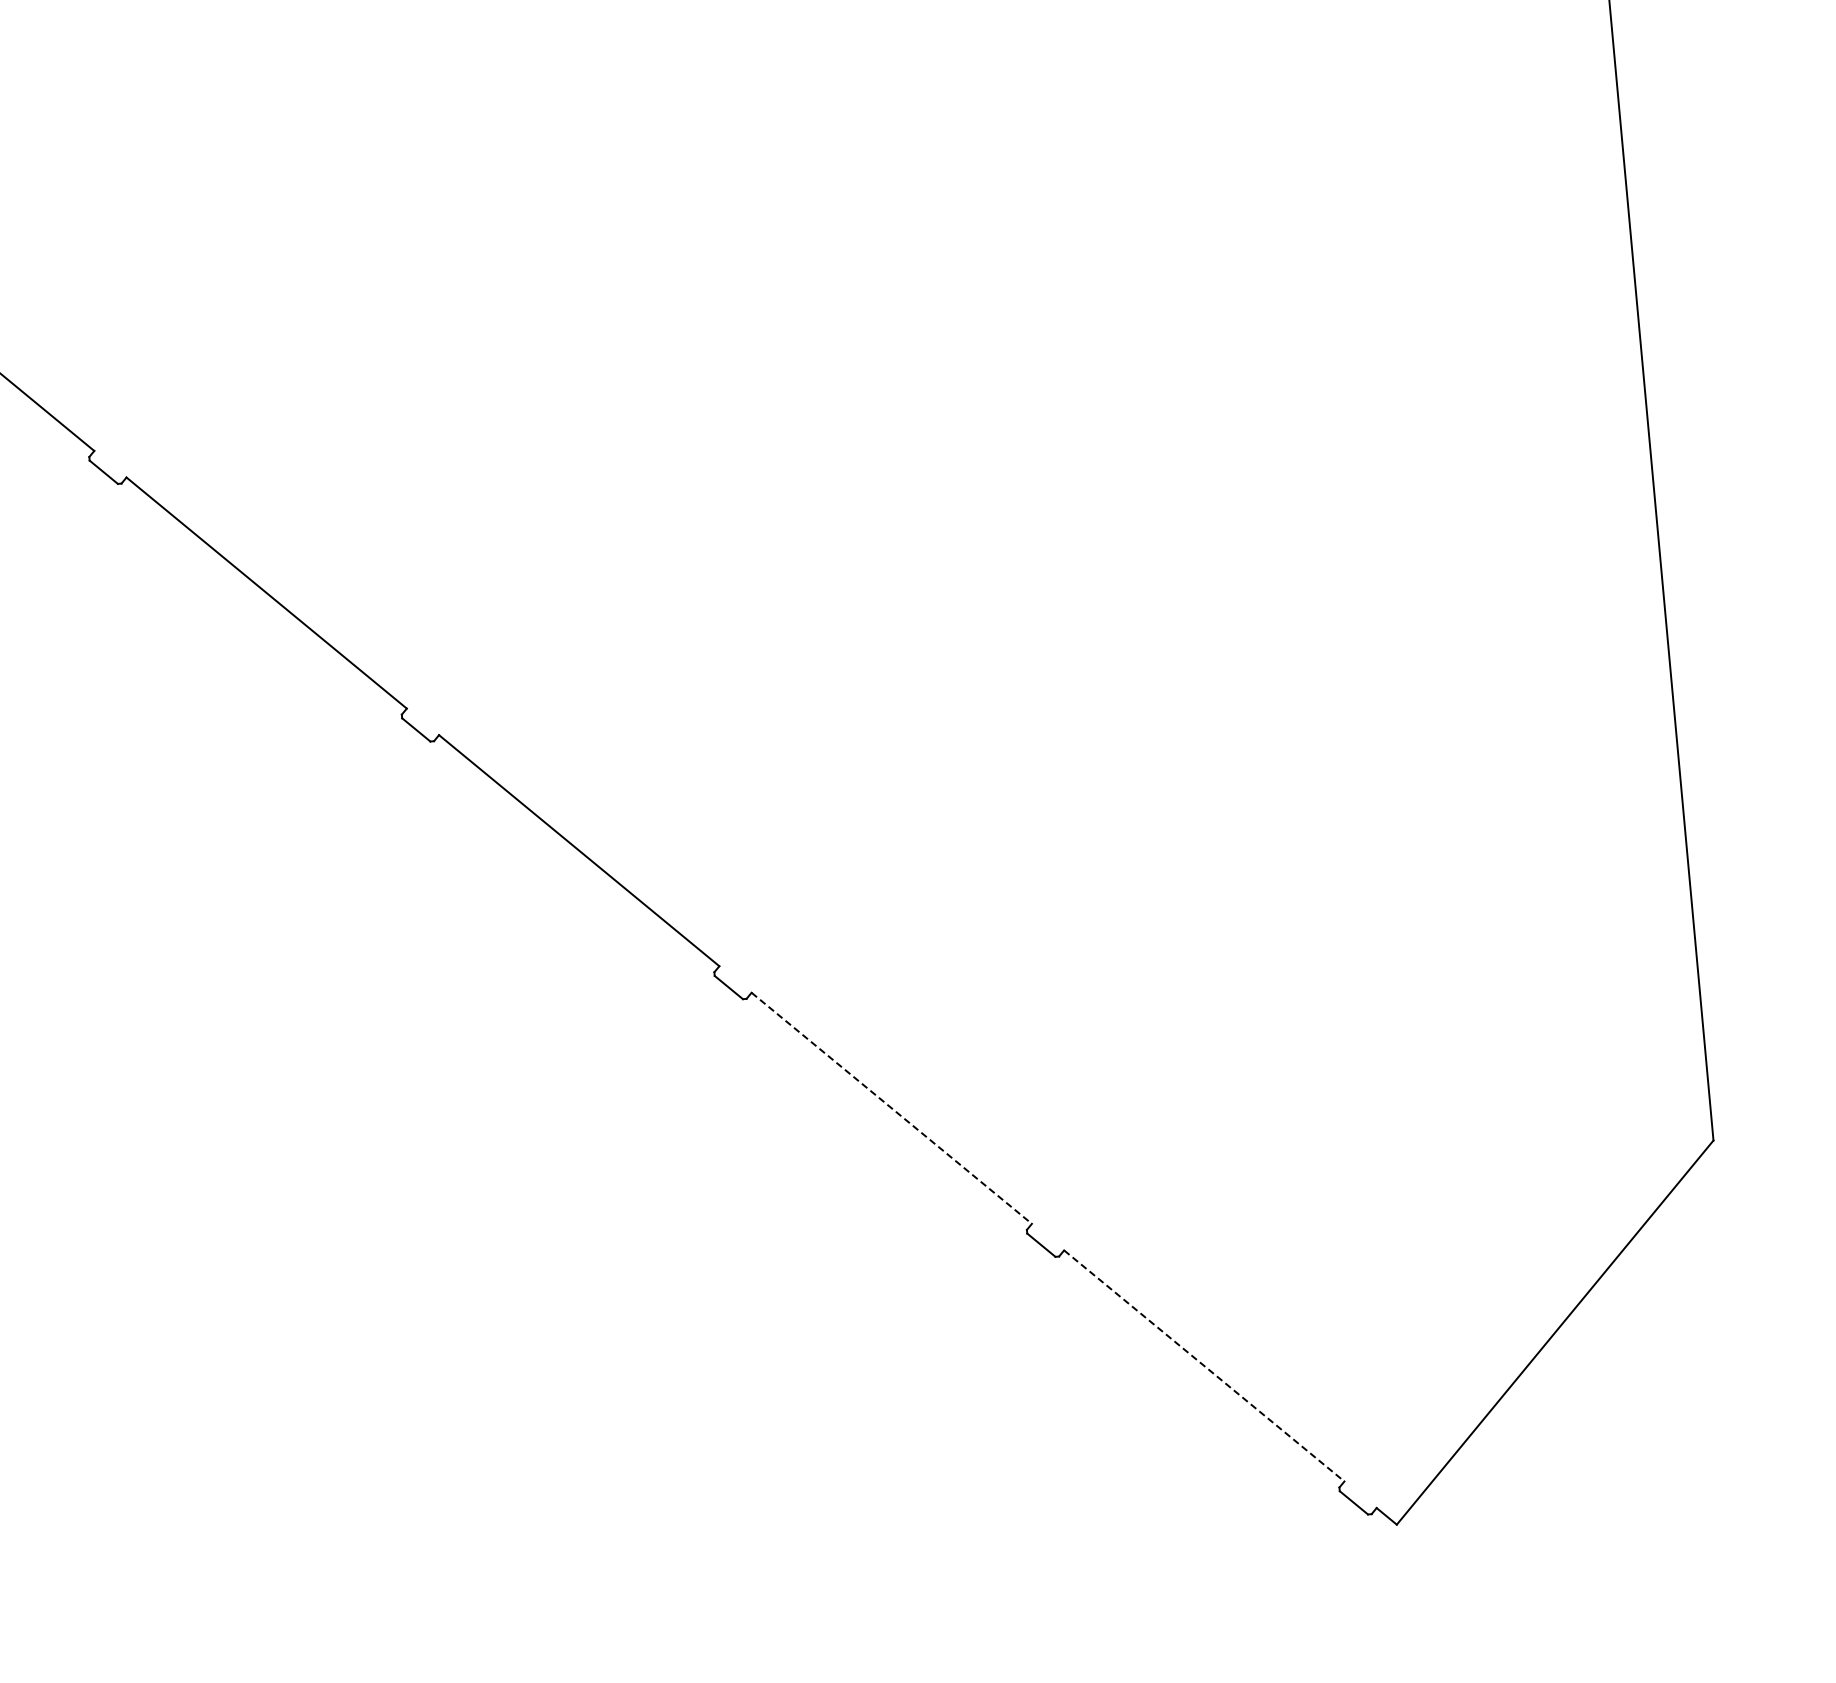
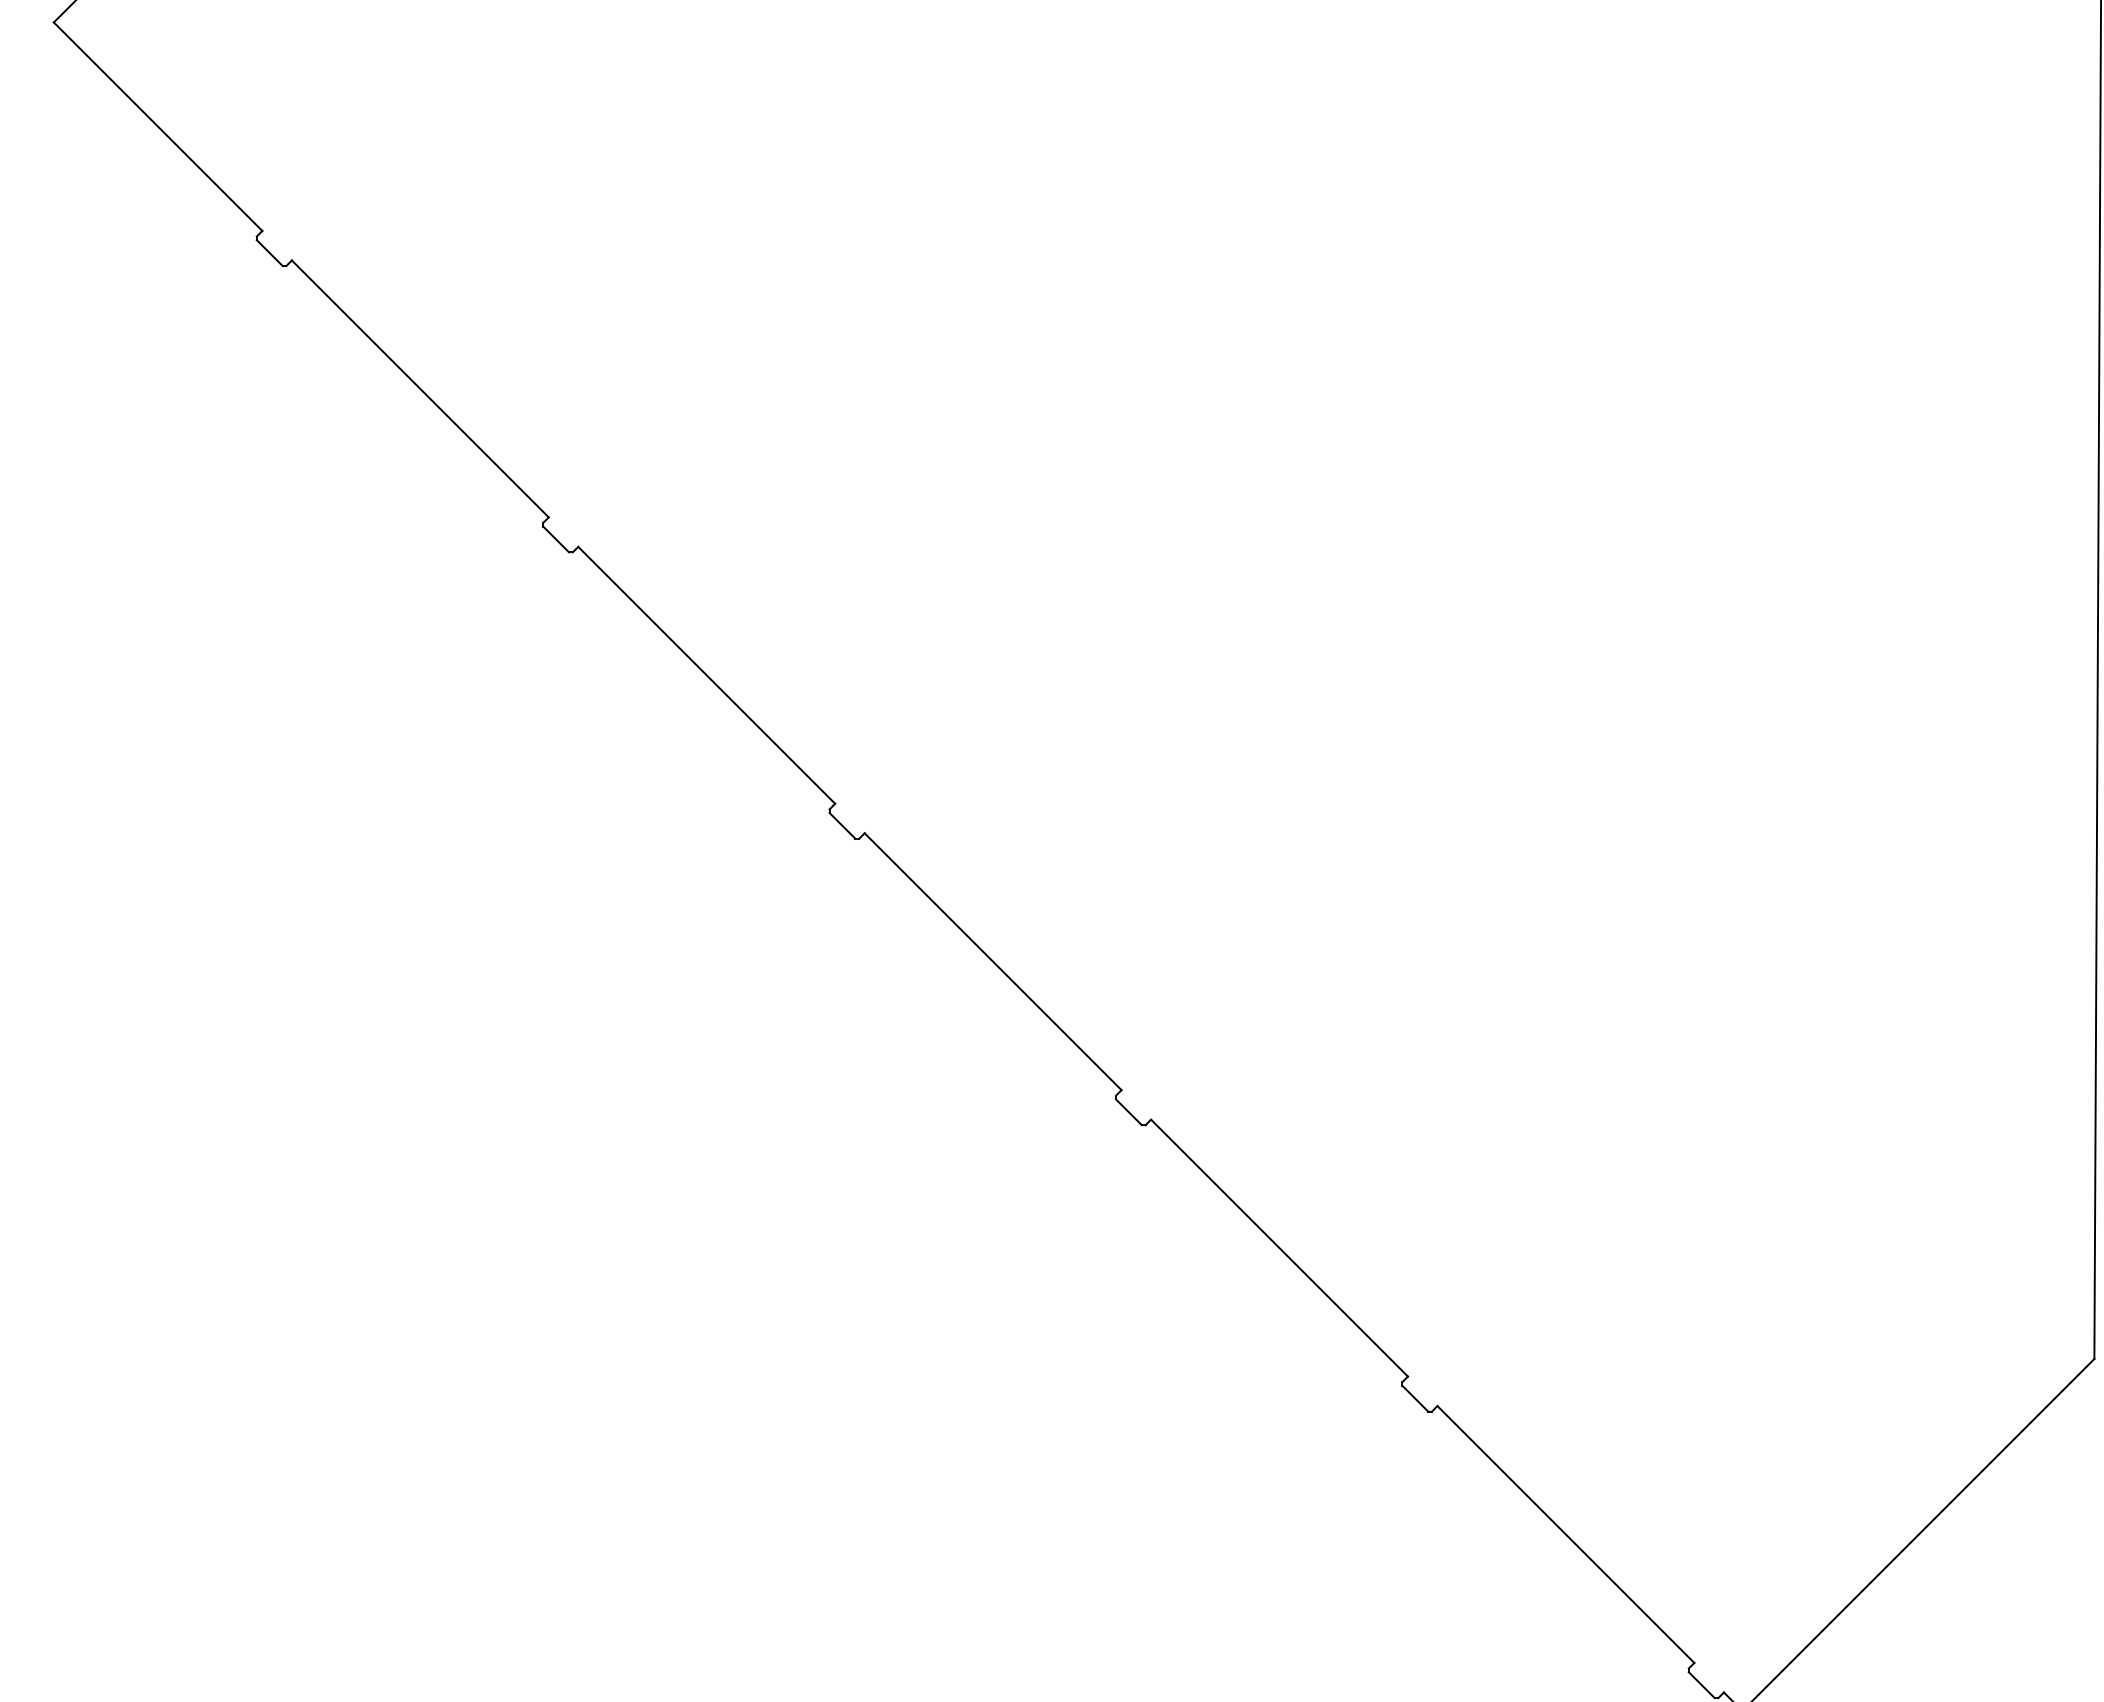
line: (891, 1108) -> (1279, 1248), dashed -> solid
line: (1203, 1365) -> (1565, 1534), dashed -> solid

